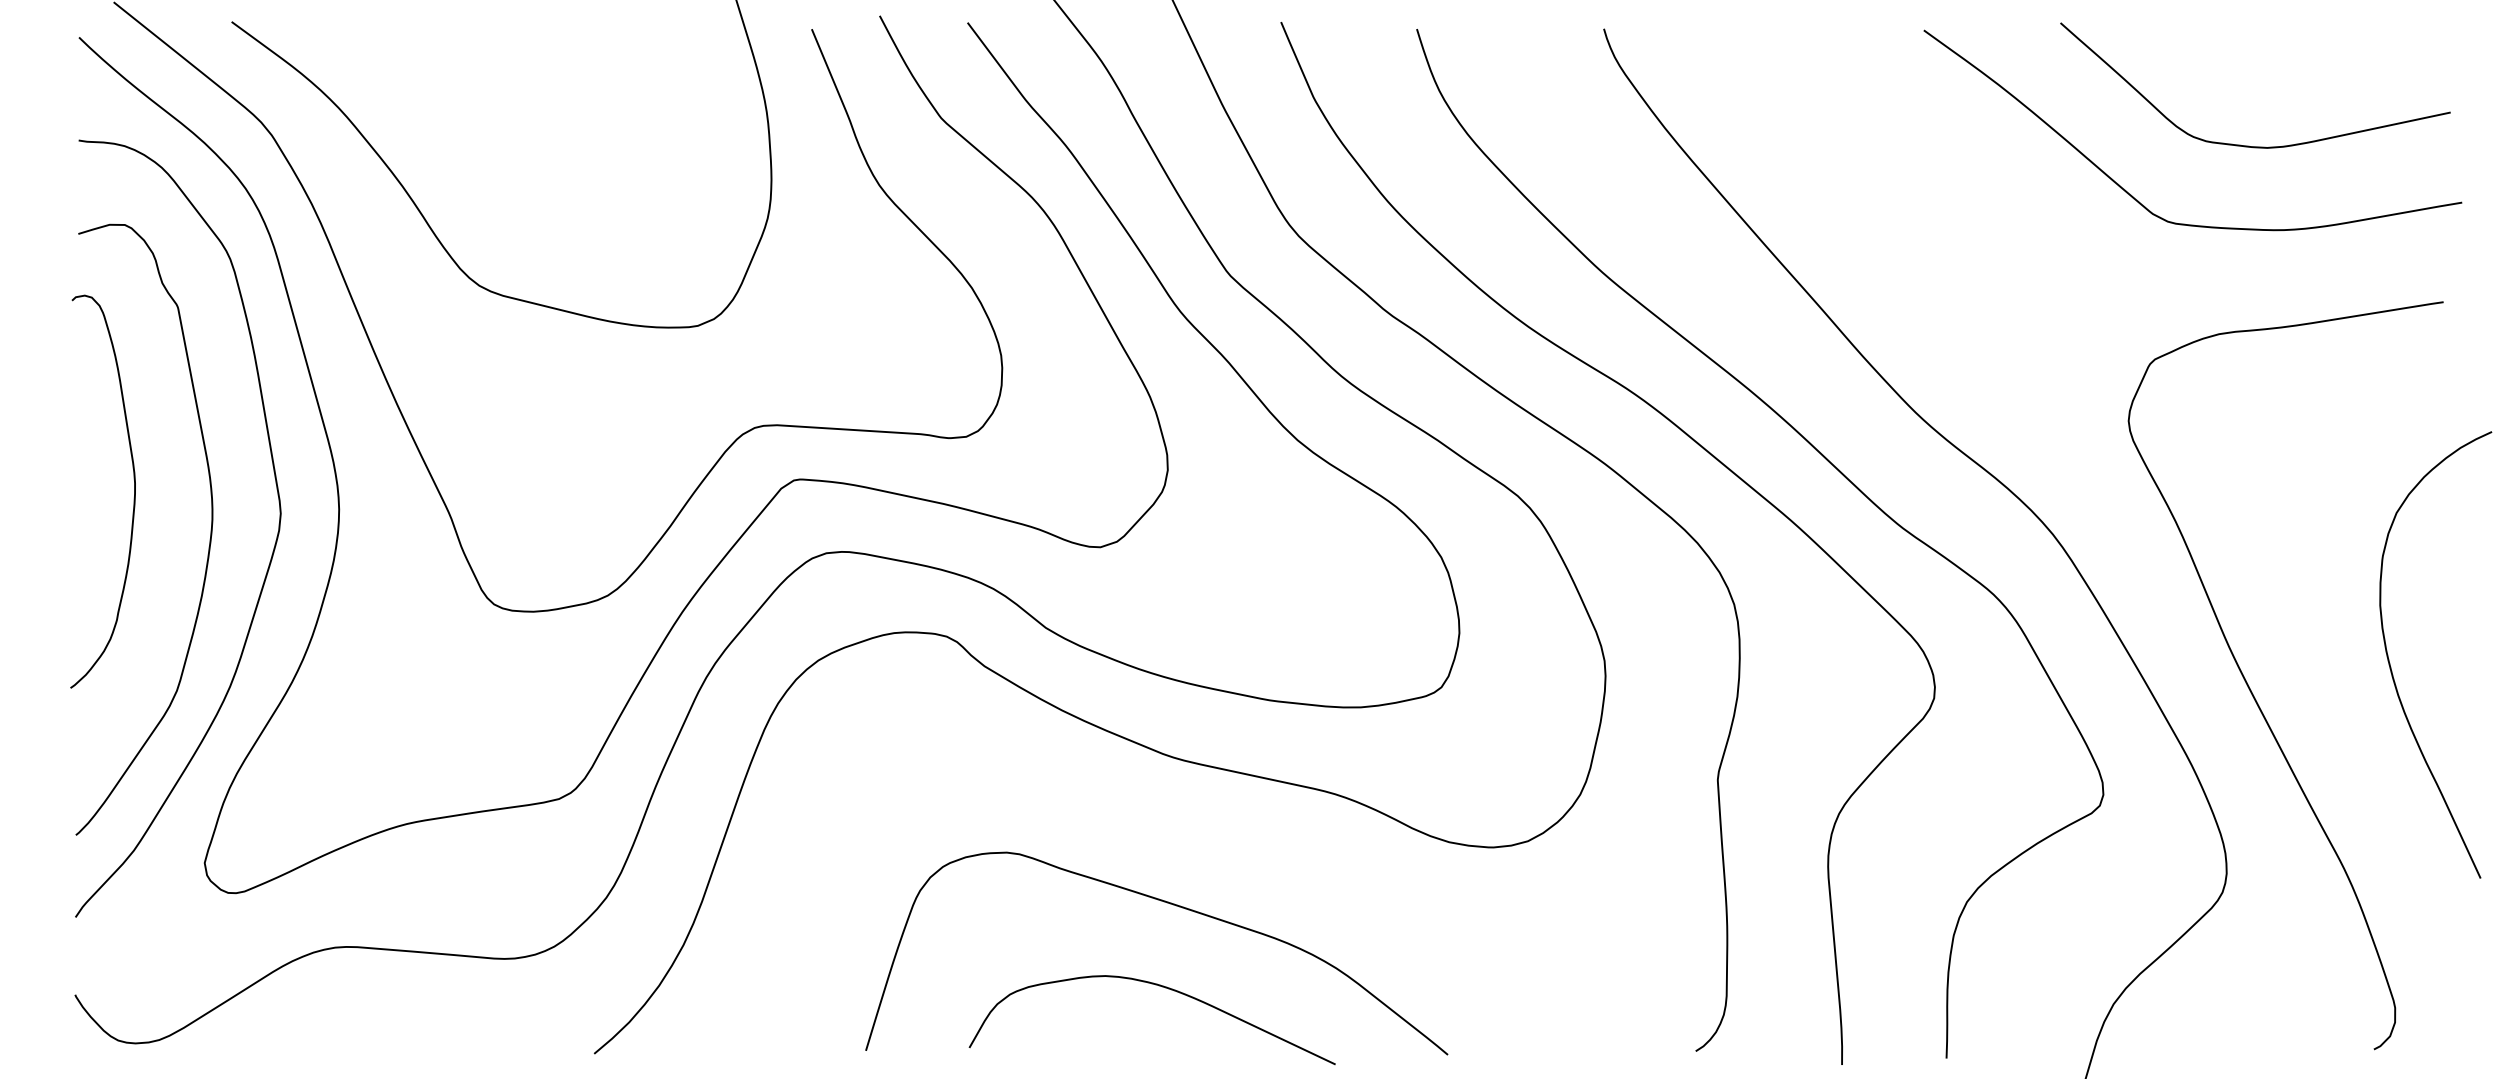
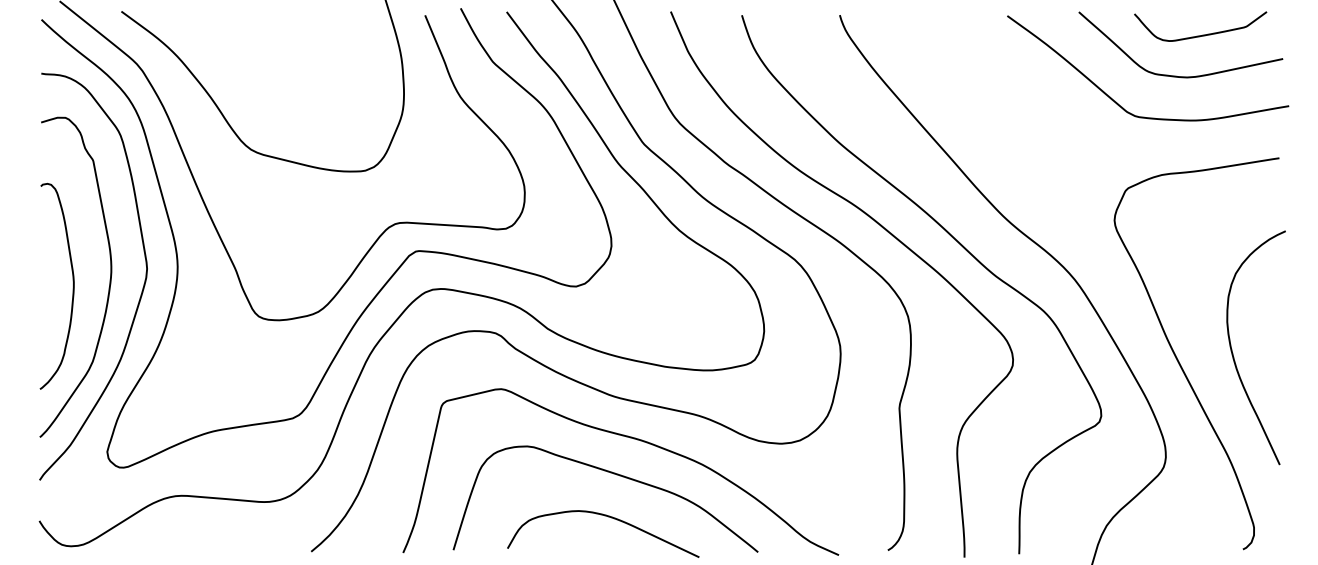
curve: (2296, 65) -> (1202, 34), added
curve: (132, 493) -> (72, 287), moved
curve: (2392, 665) -> (1233, 353), moved
curve: (1204, 837) -> (630, 438), added

